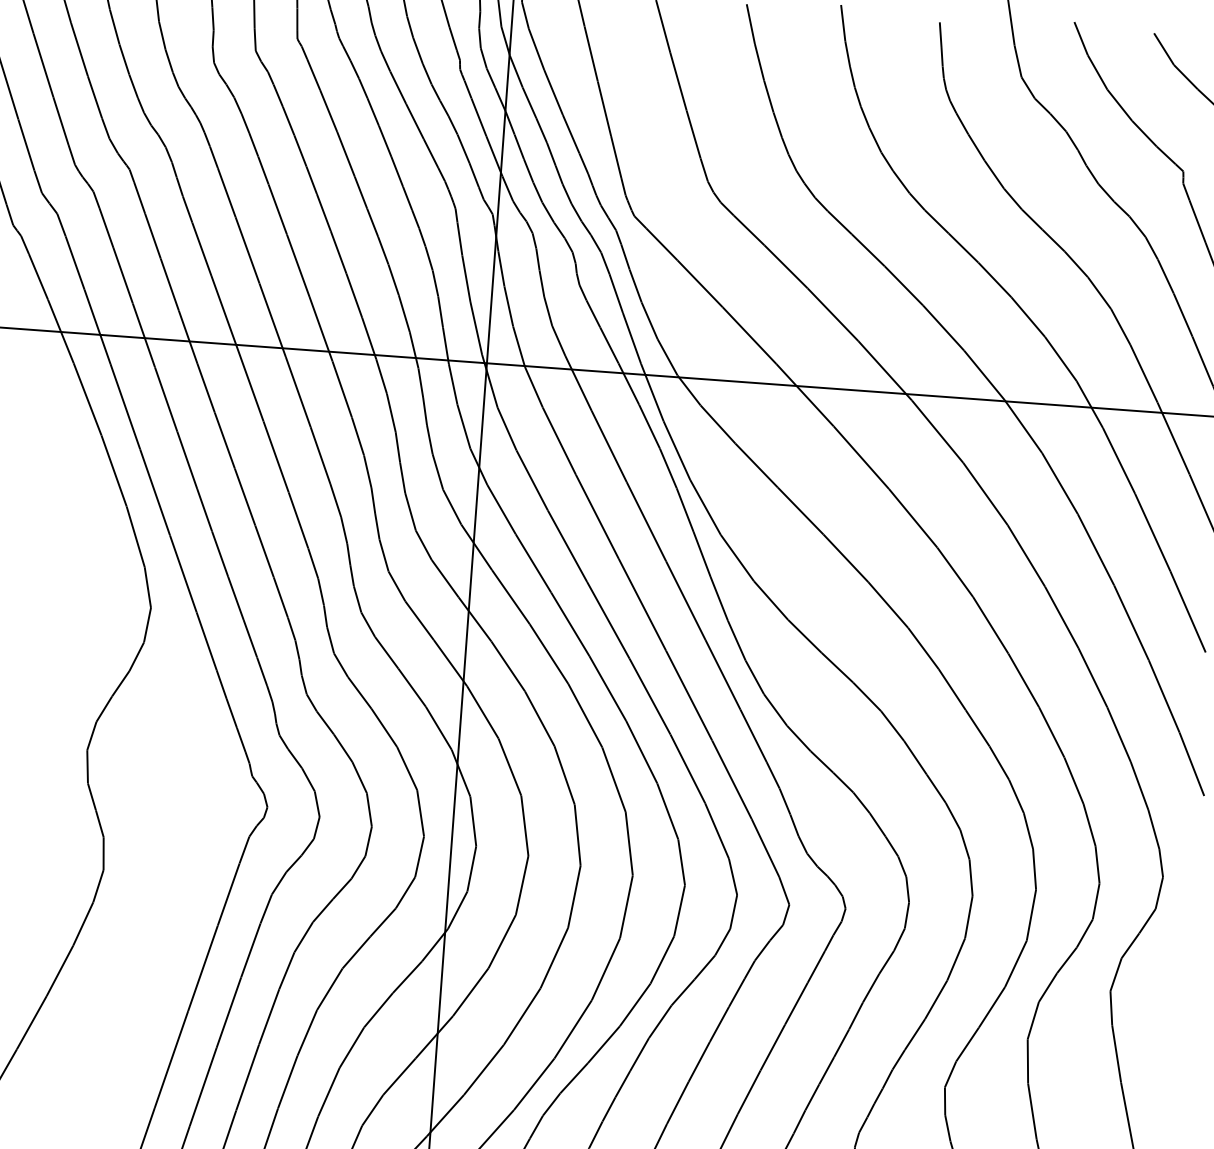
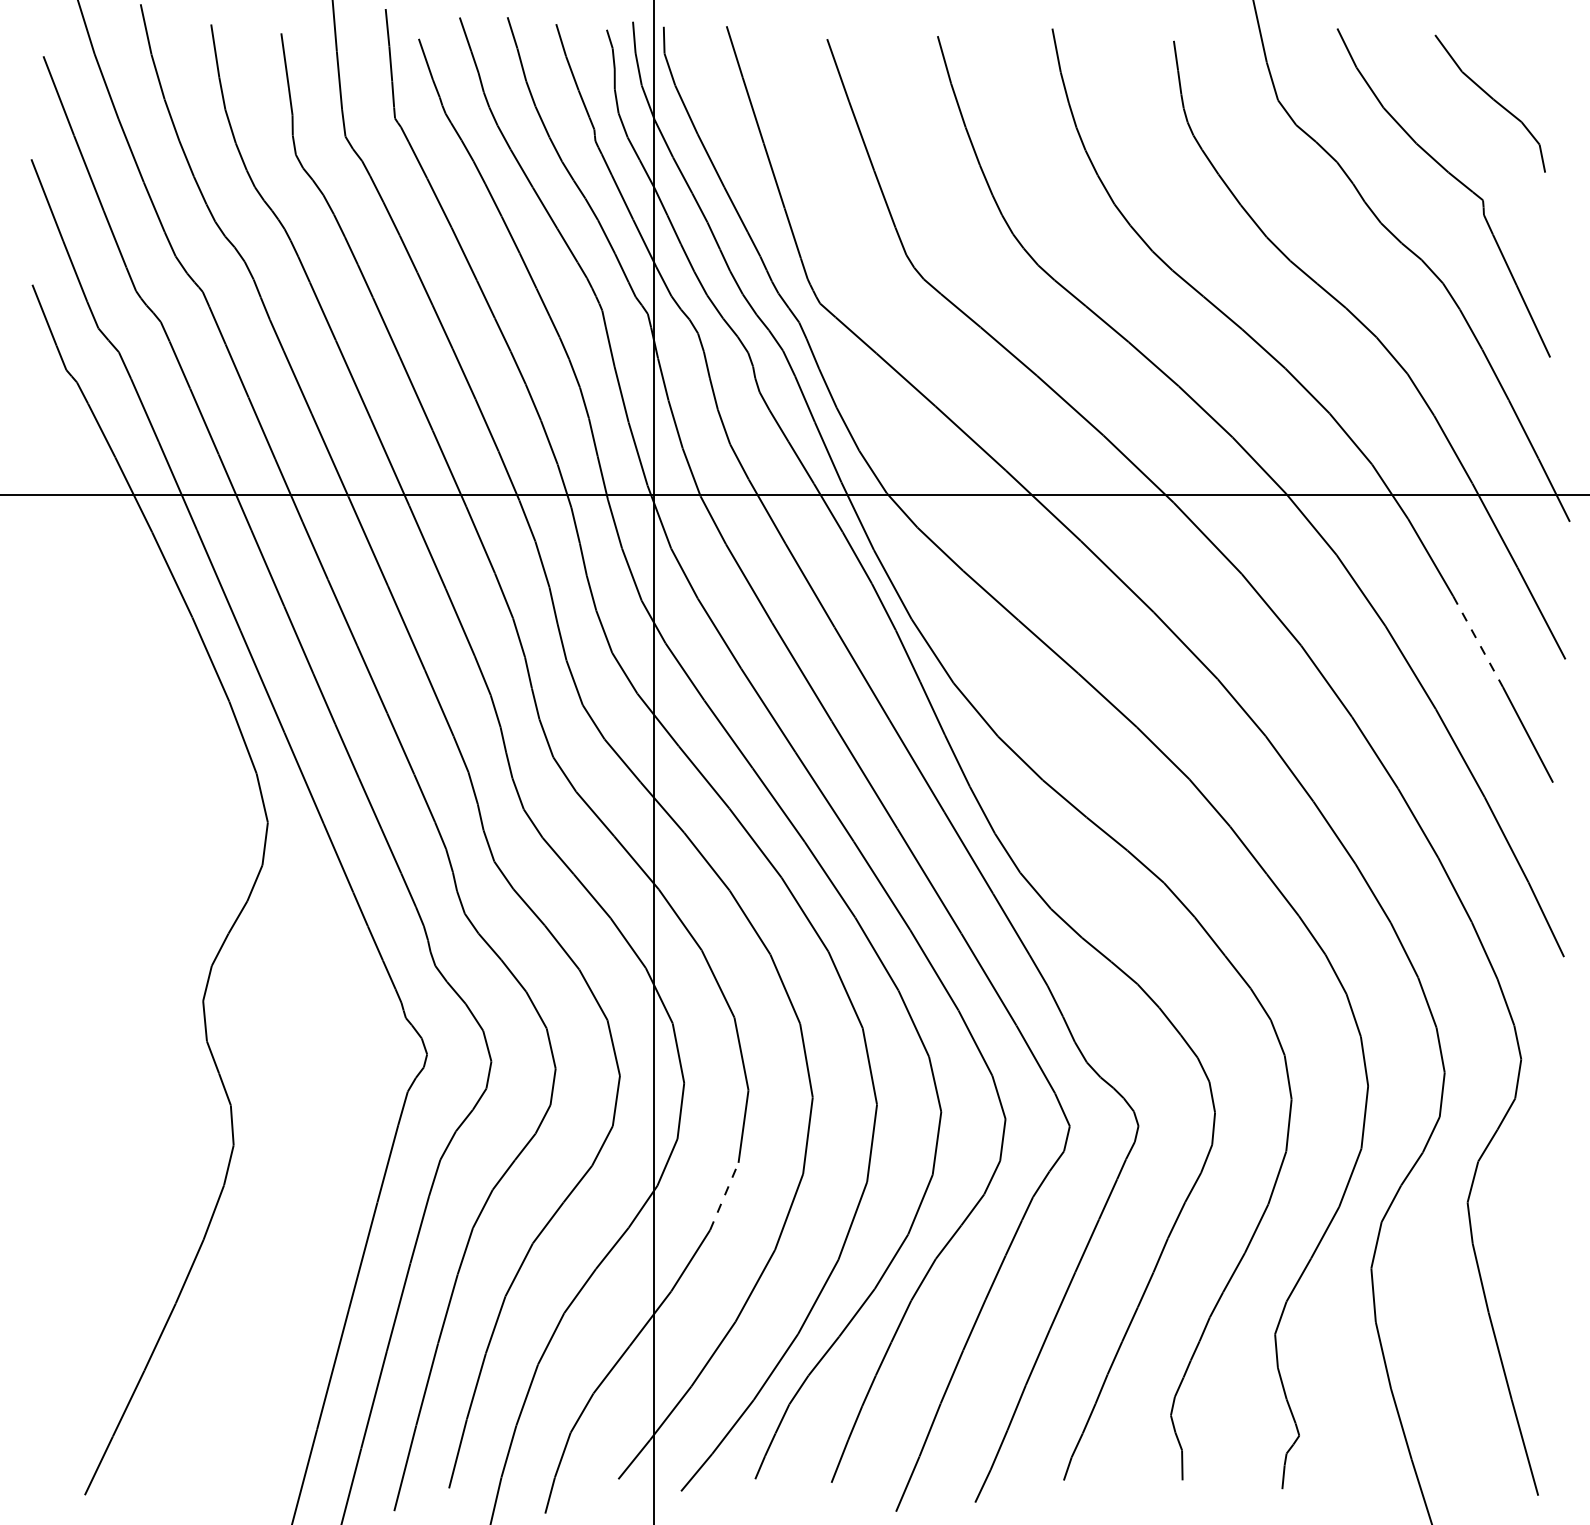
line: (1153, 532) -> (1478, 641), solid -> dashed
line: (502, 941) -> (724, 1196), solid -> dashed

